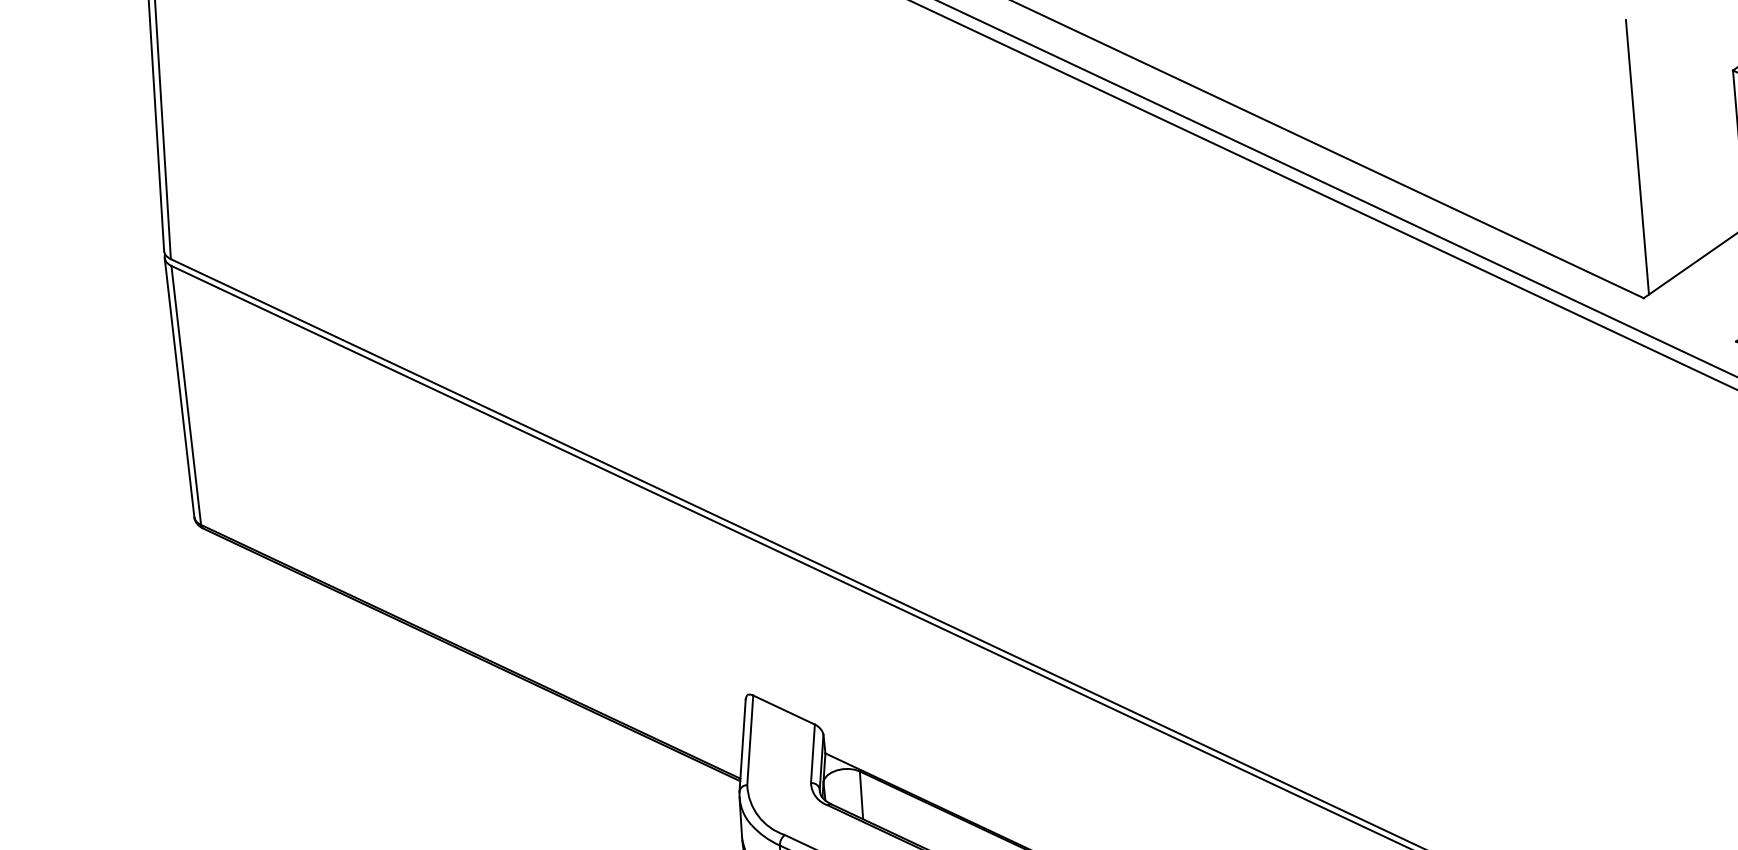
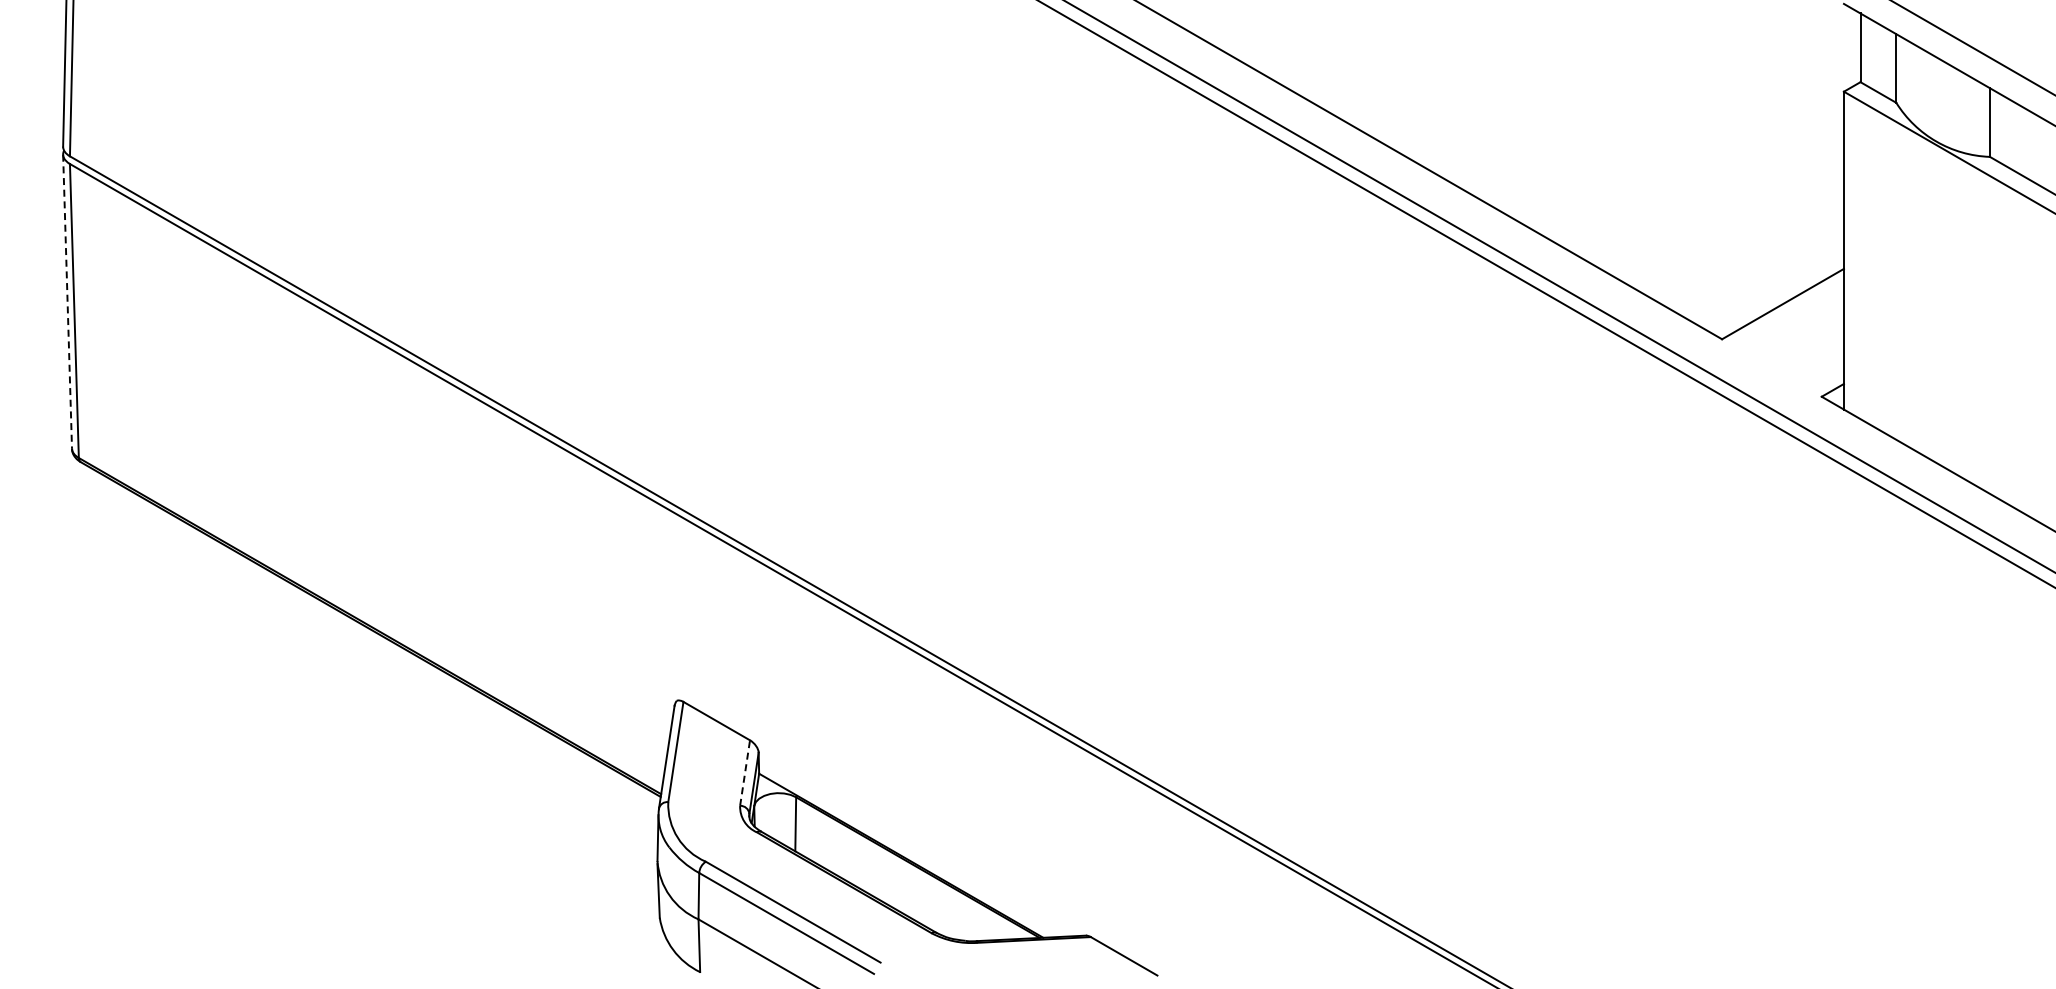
line: (1637, 156) -> (1728, 179), removed
line: (179, 388) -> (67, 302), solid -> dashed
line: (813, 753) -> (745, 772), solid -> dashed

